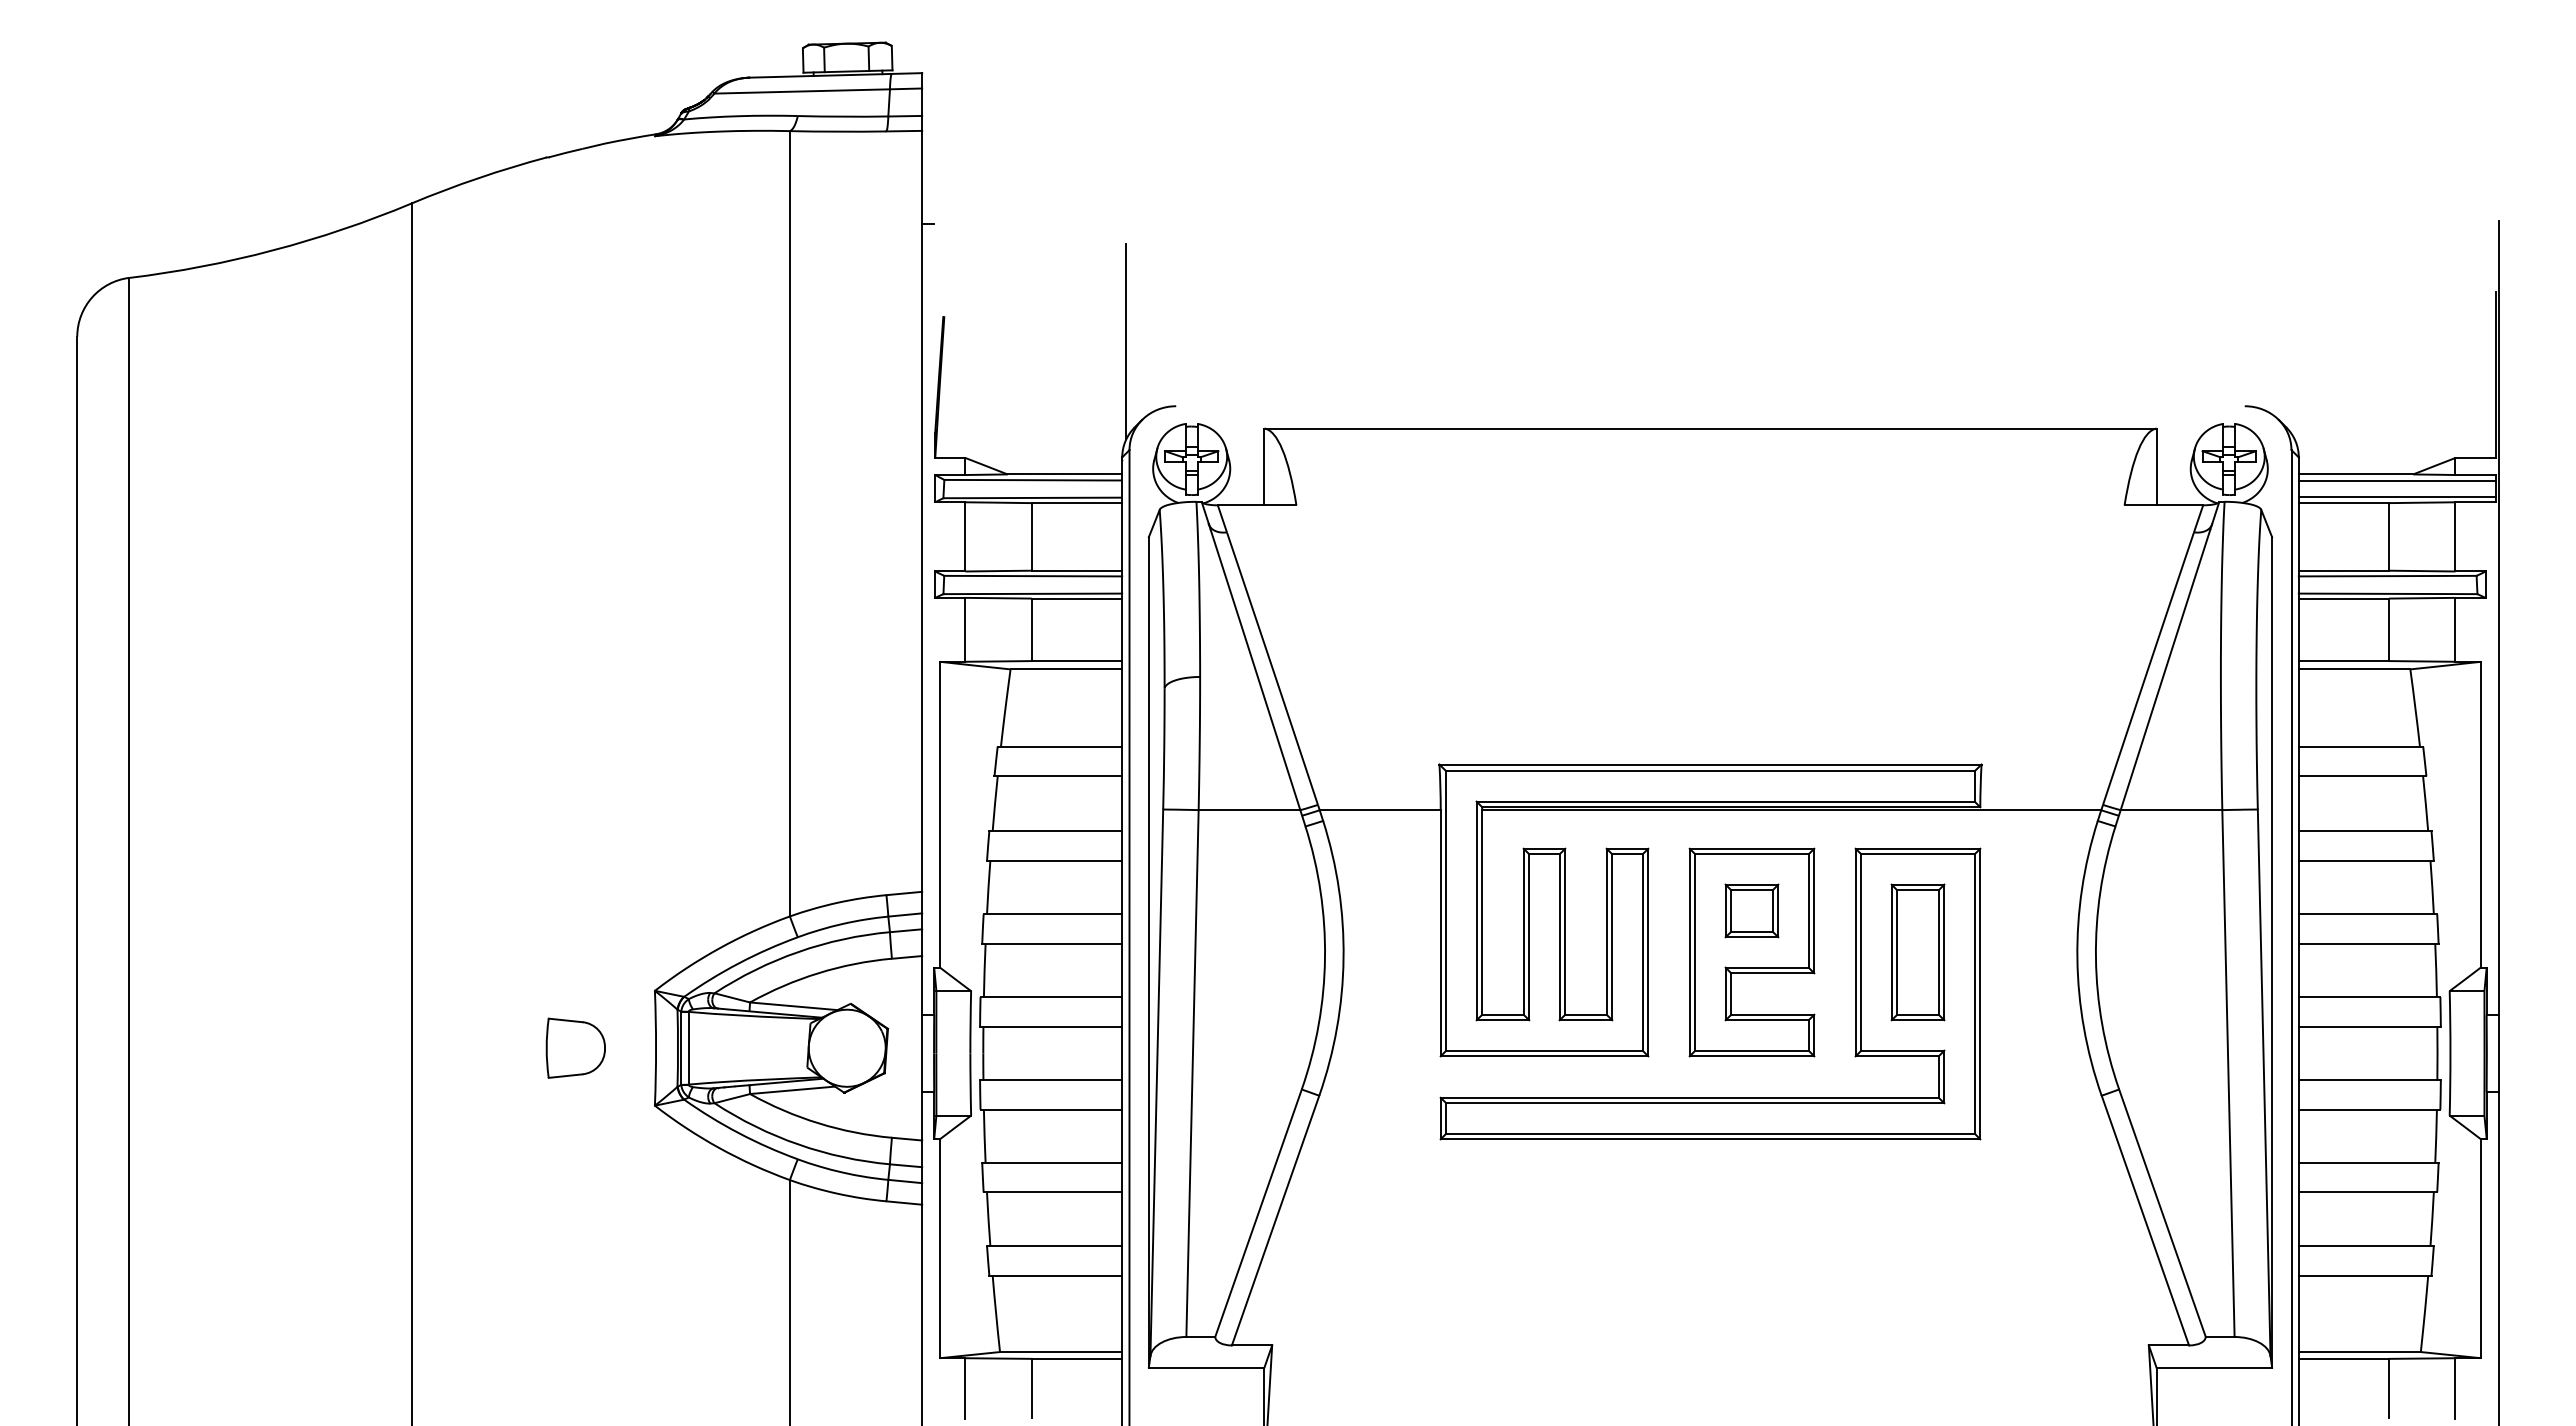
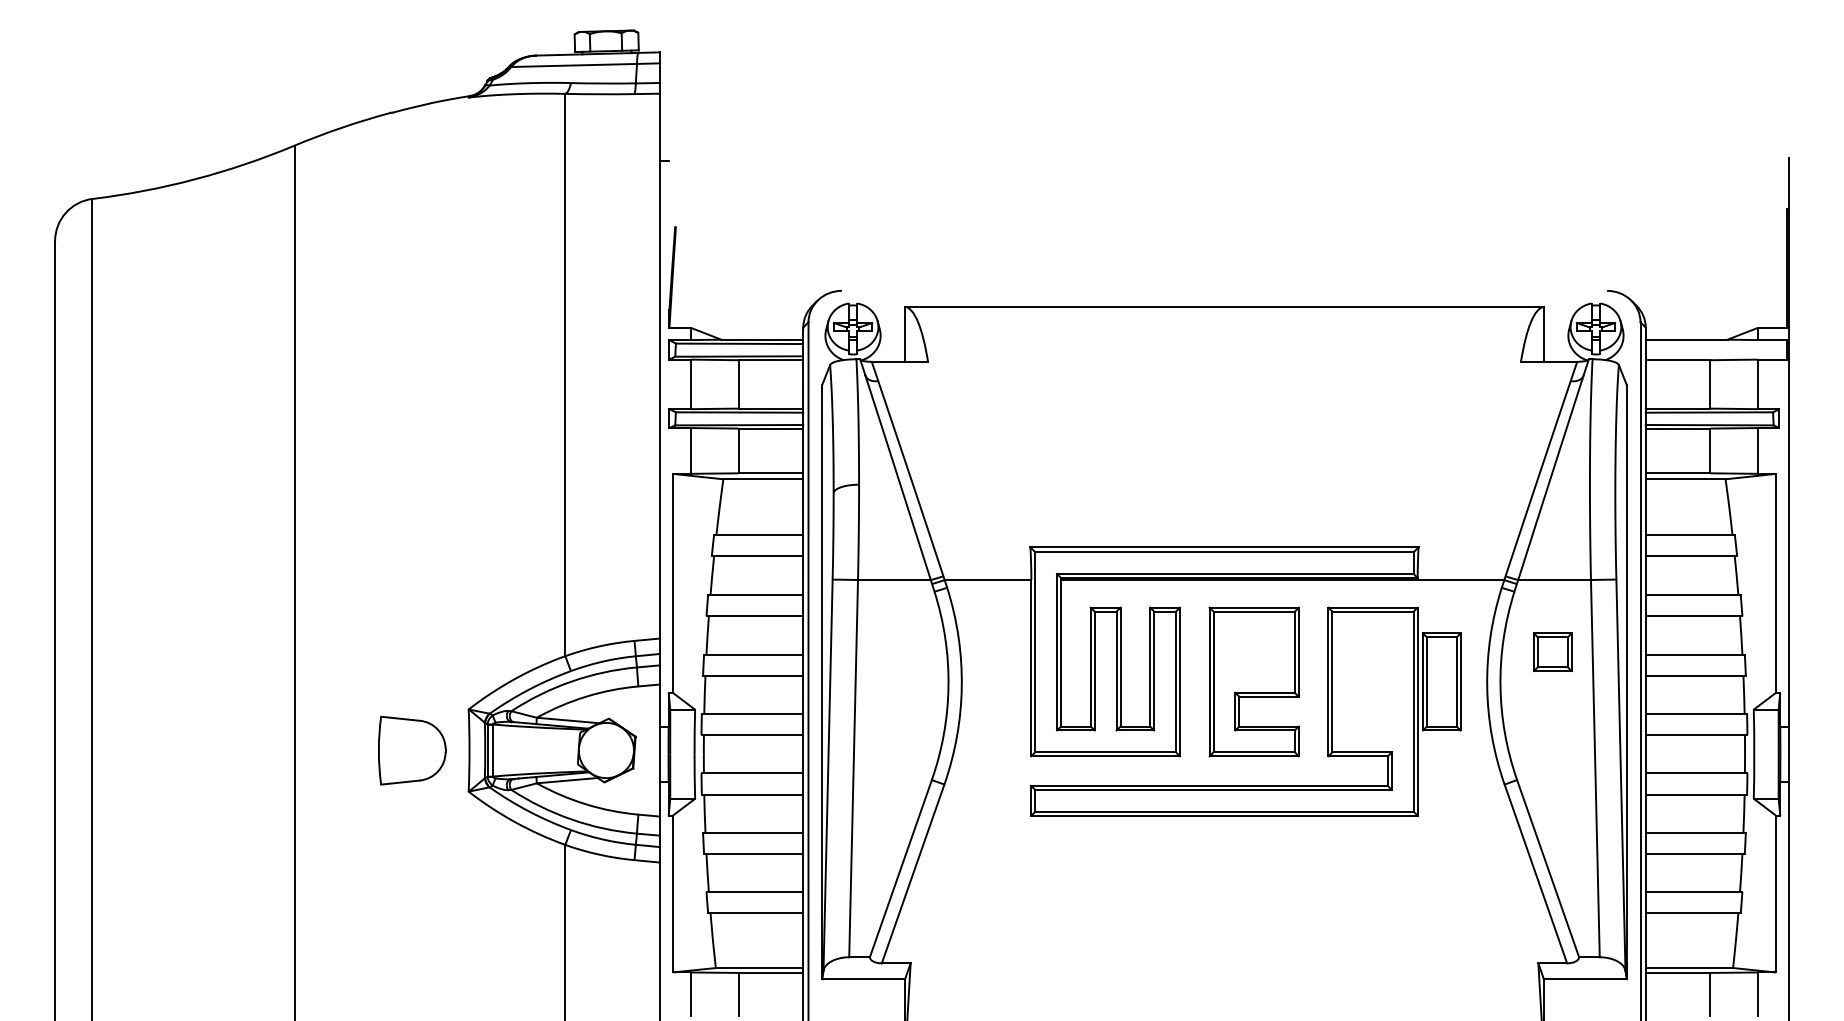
line: (1126, 341) -> (806, 244), removed
line: (2397, 480) -> (1716, 344), removed
line: (2397, 497) -> (1716, 356), removed
part: (1751, 910) -> (1552, 651), moved
part: (1917, 952) -> (1441, 681), moved
part: (575, 1047) -> (411, 750), size x1.6

